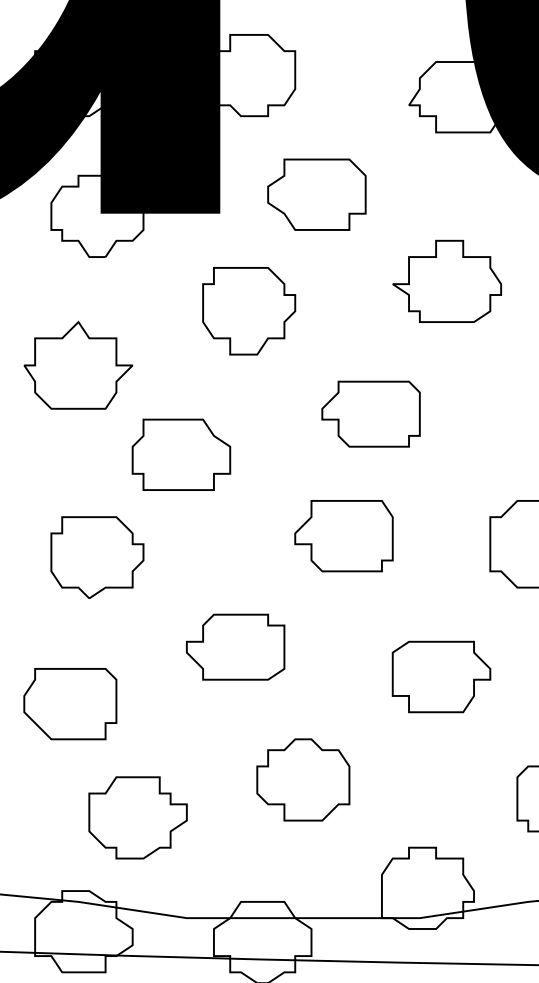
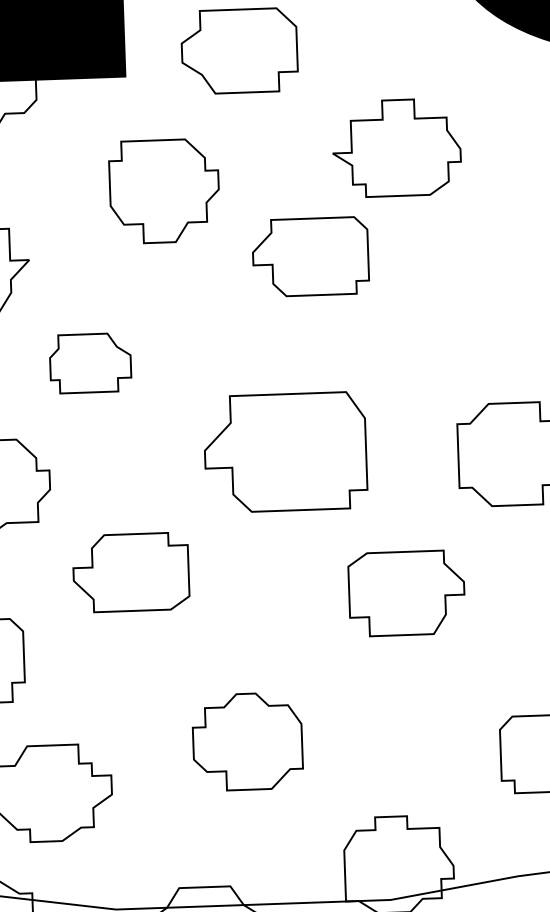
part: (370, 413) -> (310, 256), moved
part: (181, 454) -> (90, 363), size x0.7
part: (343, 536) -> (285, 453), size x1.4
part: (235, 646) -> (130, 571), moved
part: (441, 676) -> (406, 592), moved

